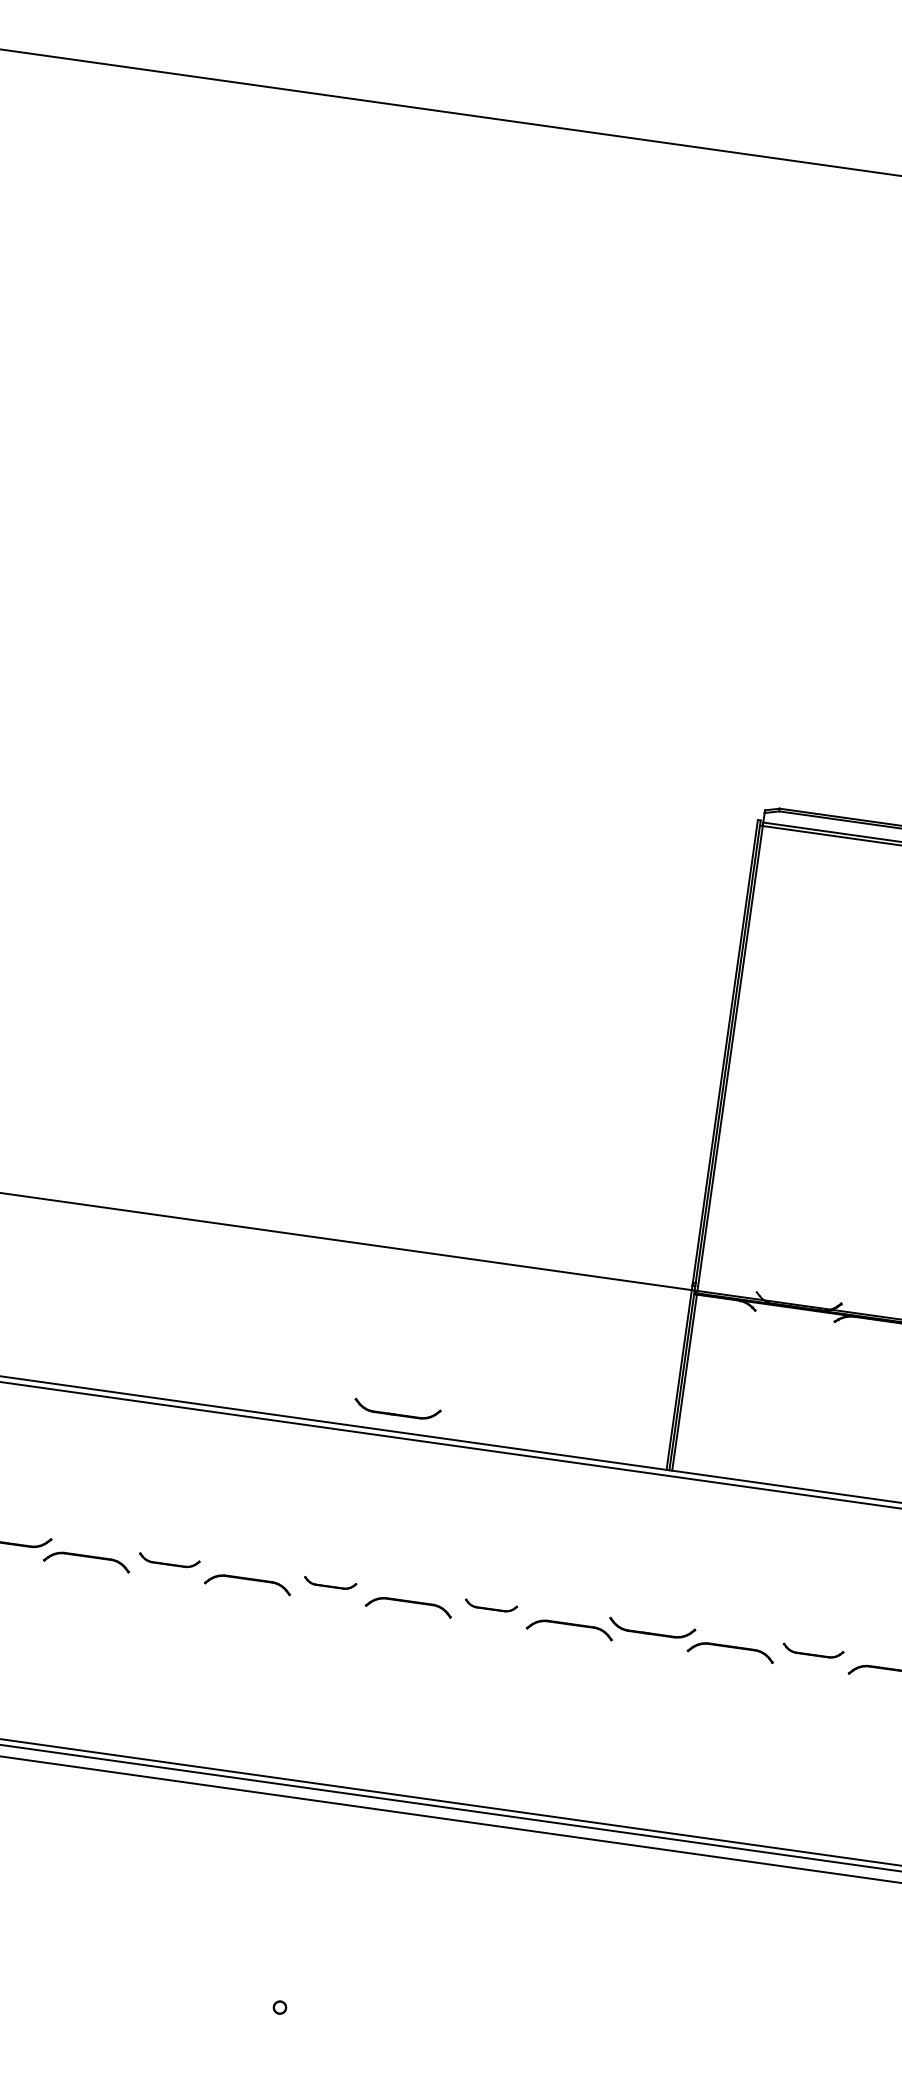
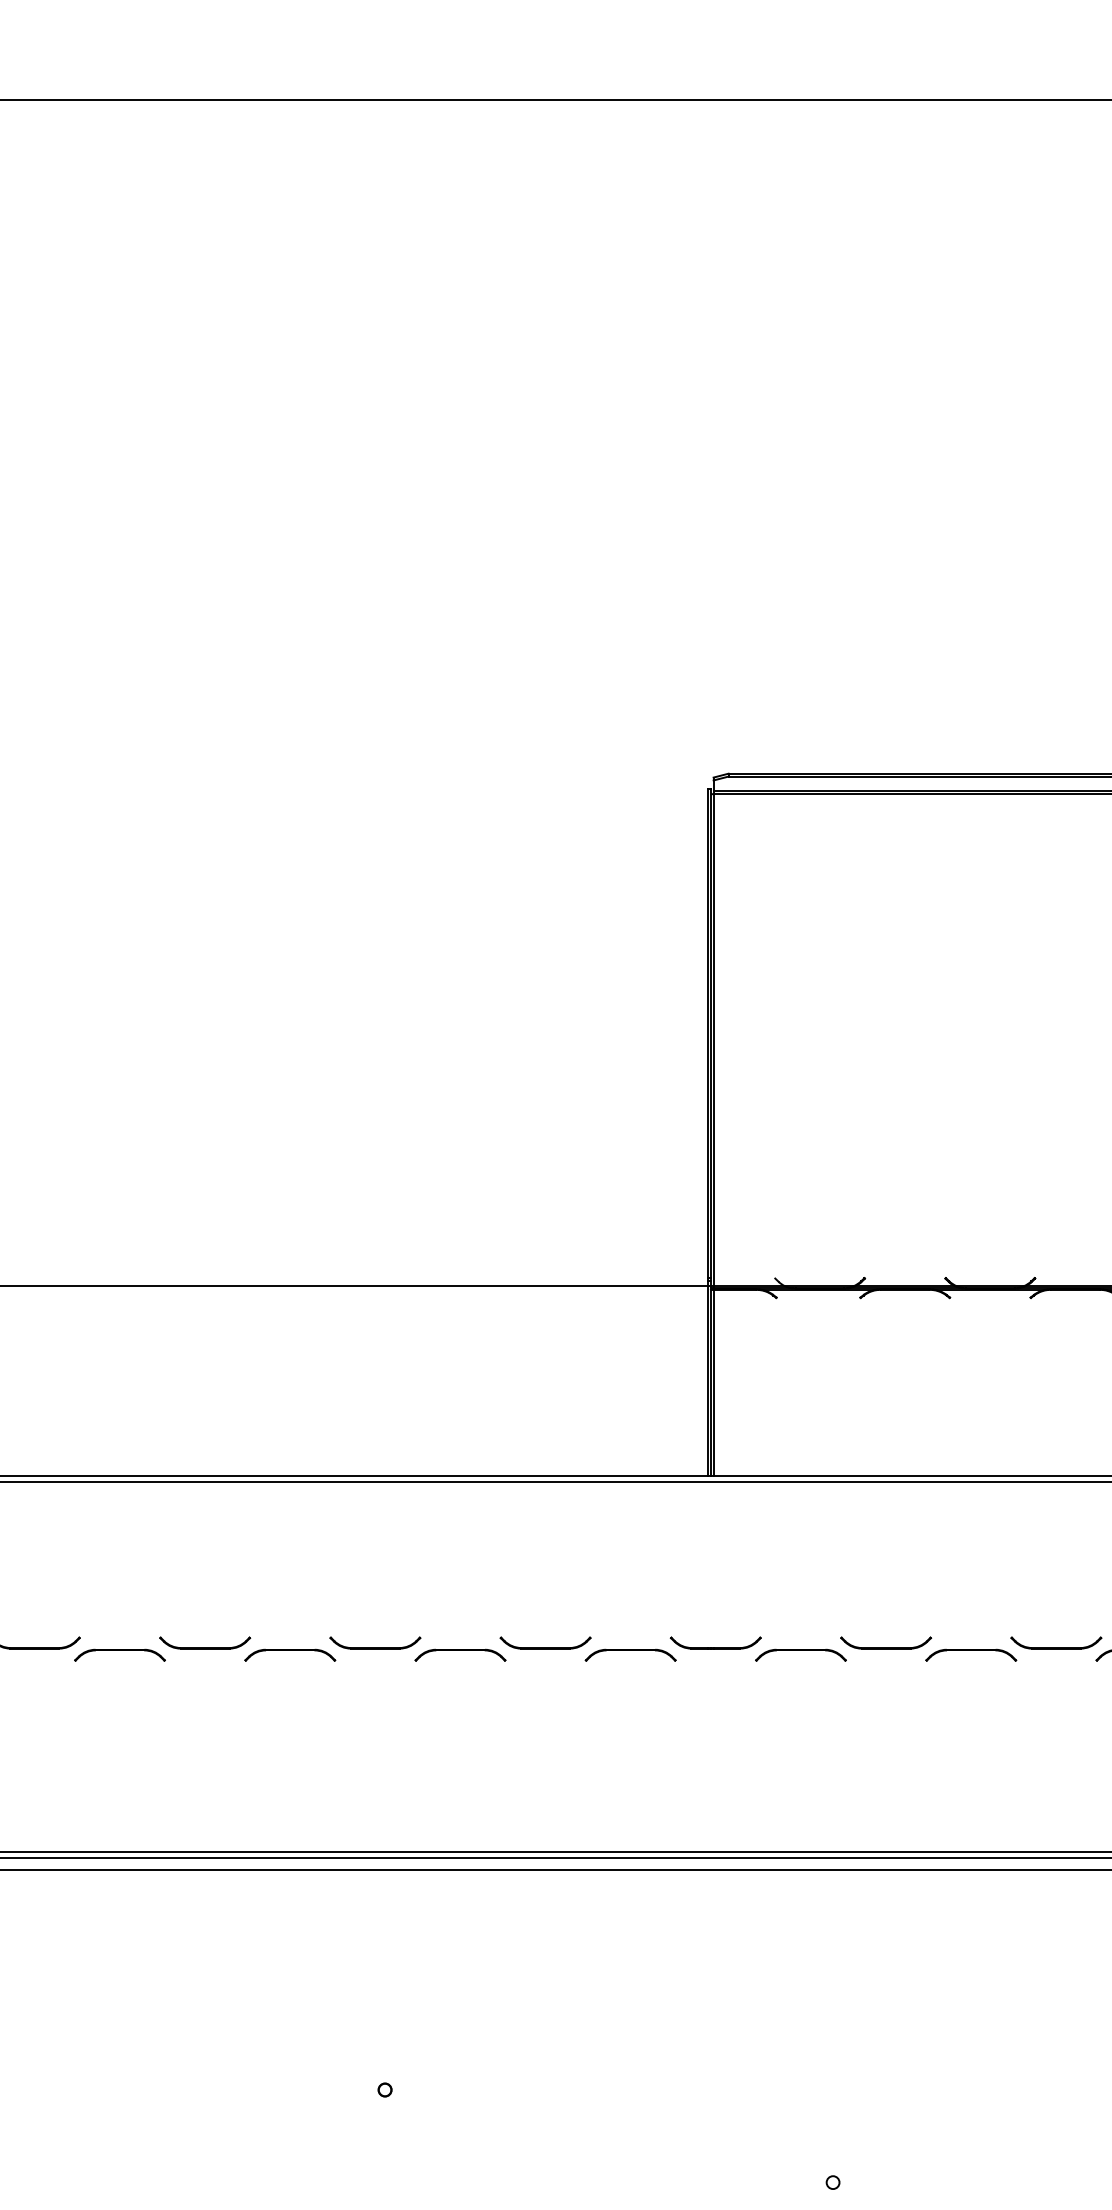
part: (397, 1409) -> (419, 1452), removed
part: (169, 1560) -> (205, 1642), size x1.43
part: (330, 1583) -> (375, 1642), size x1.67
part: (491, 1605) -> (545, 1642), size x1.67
part: (813, 1651) -> (886, 1642), size x1.43

